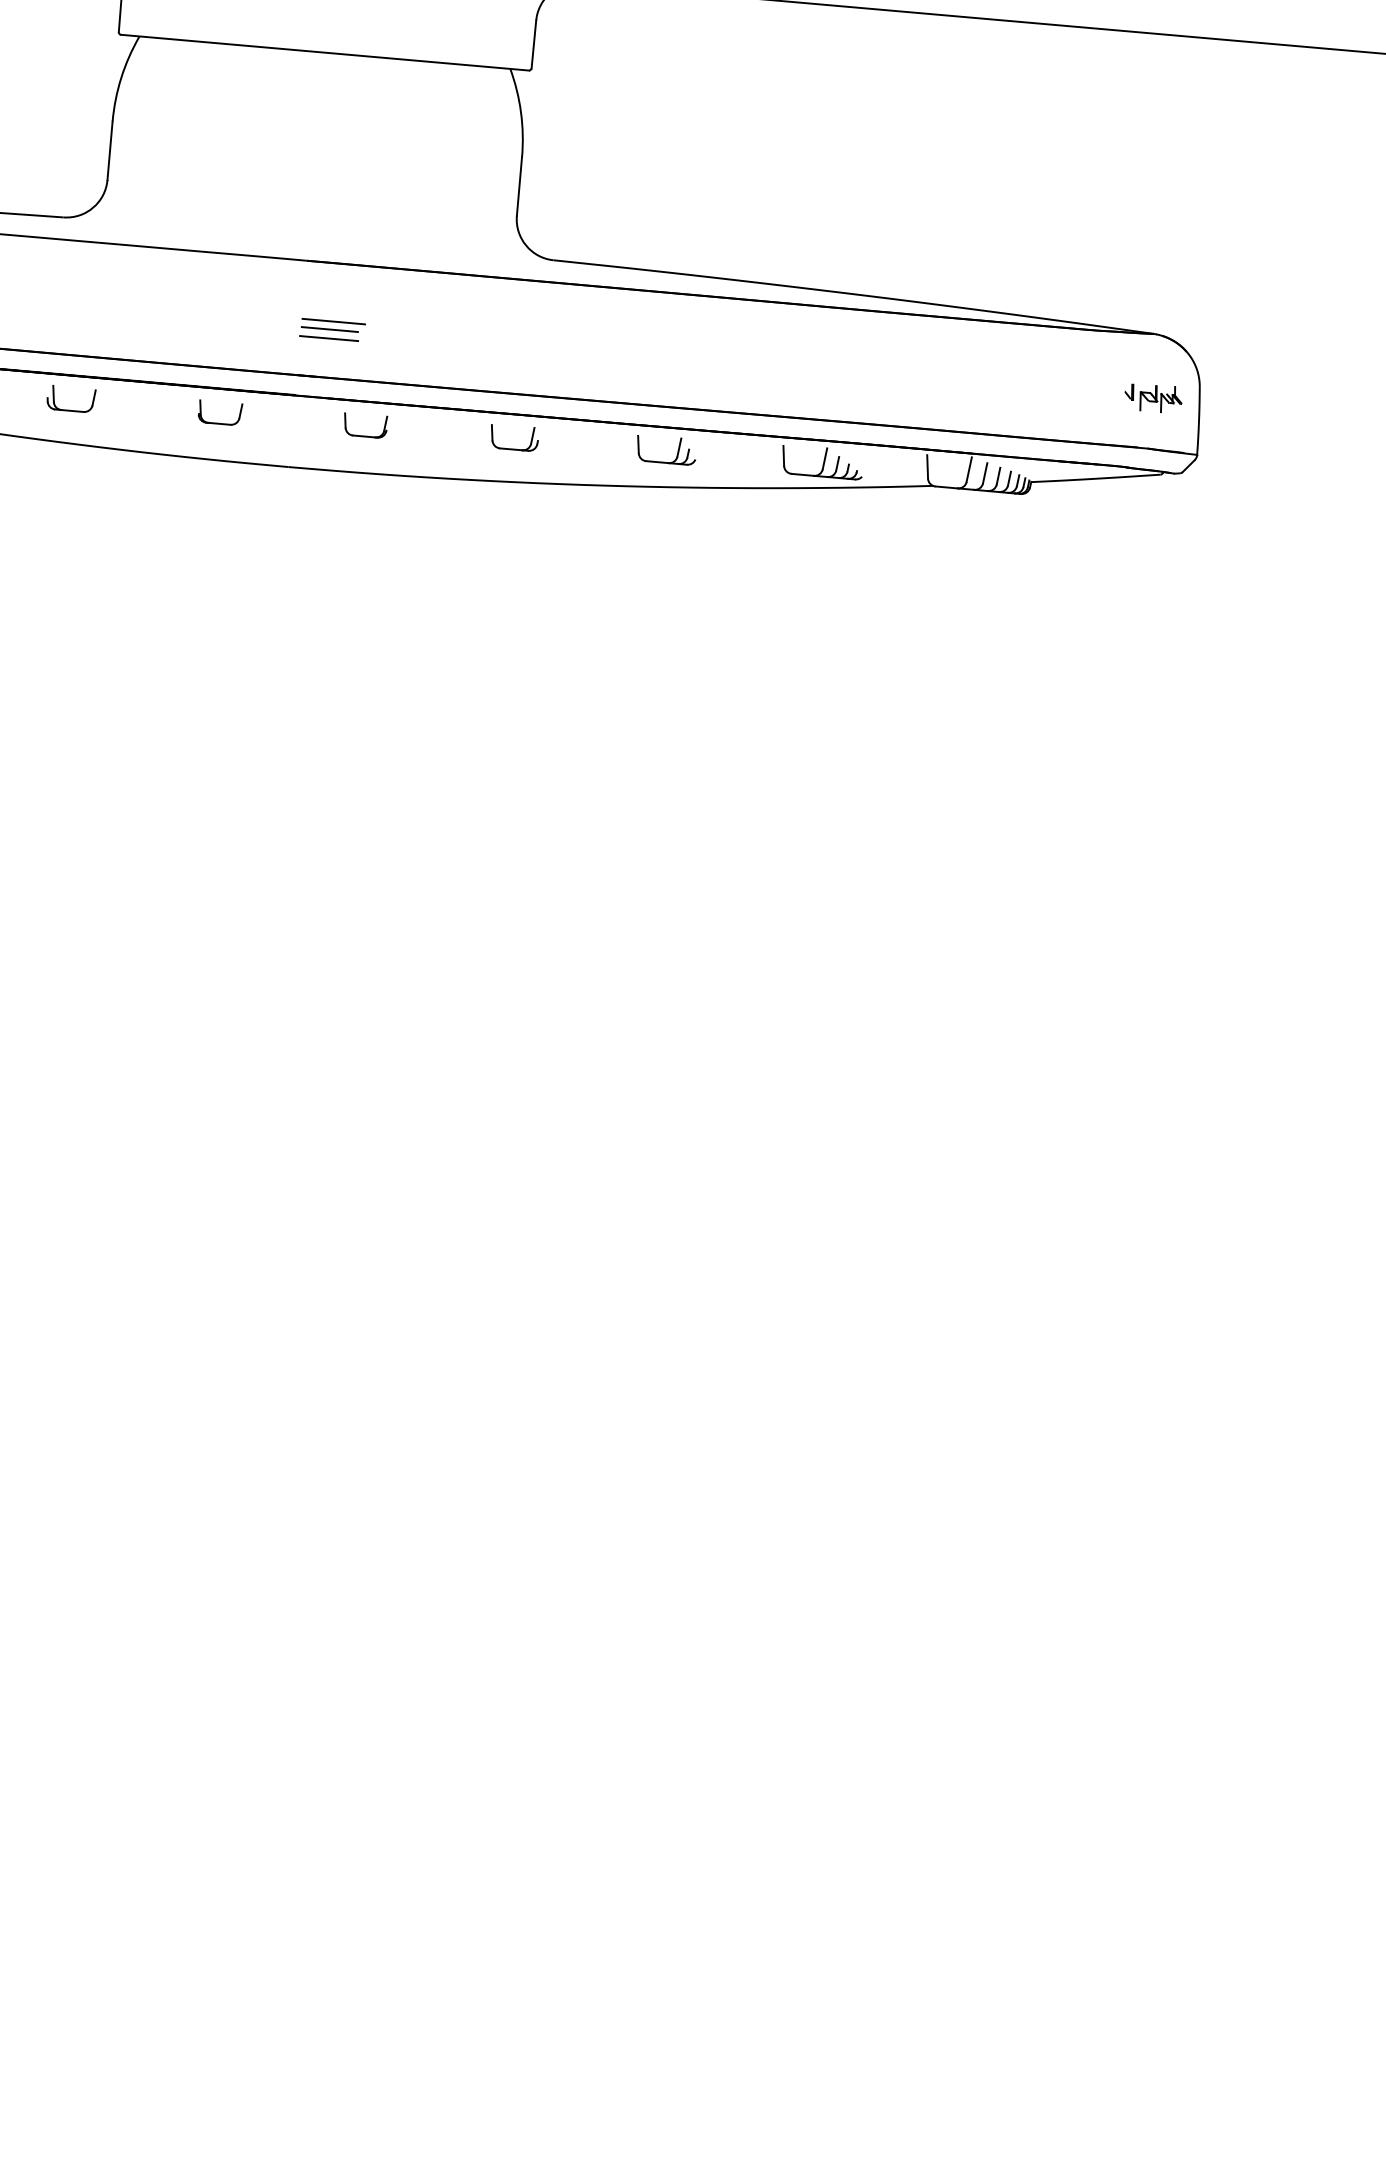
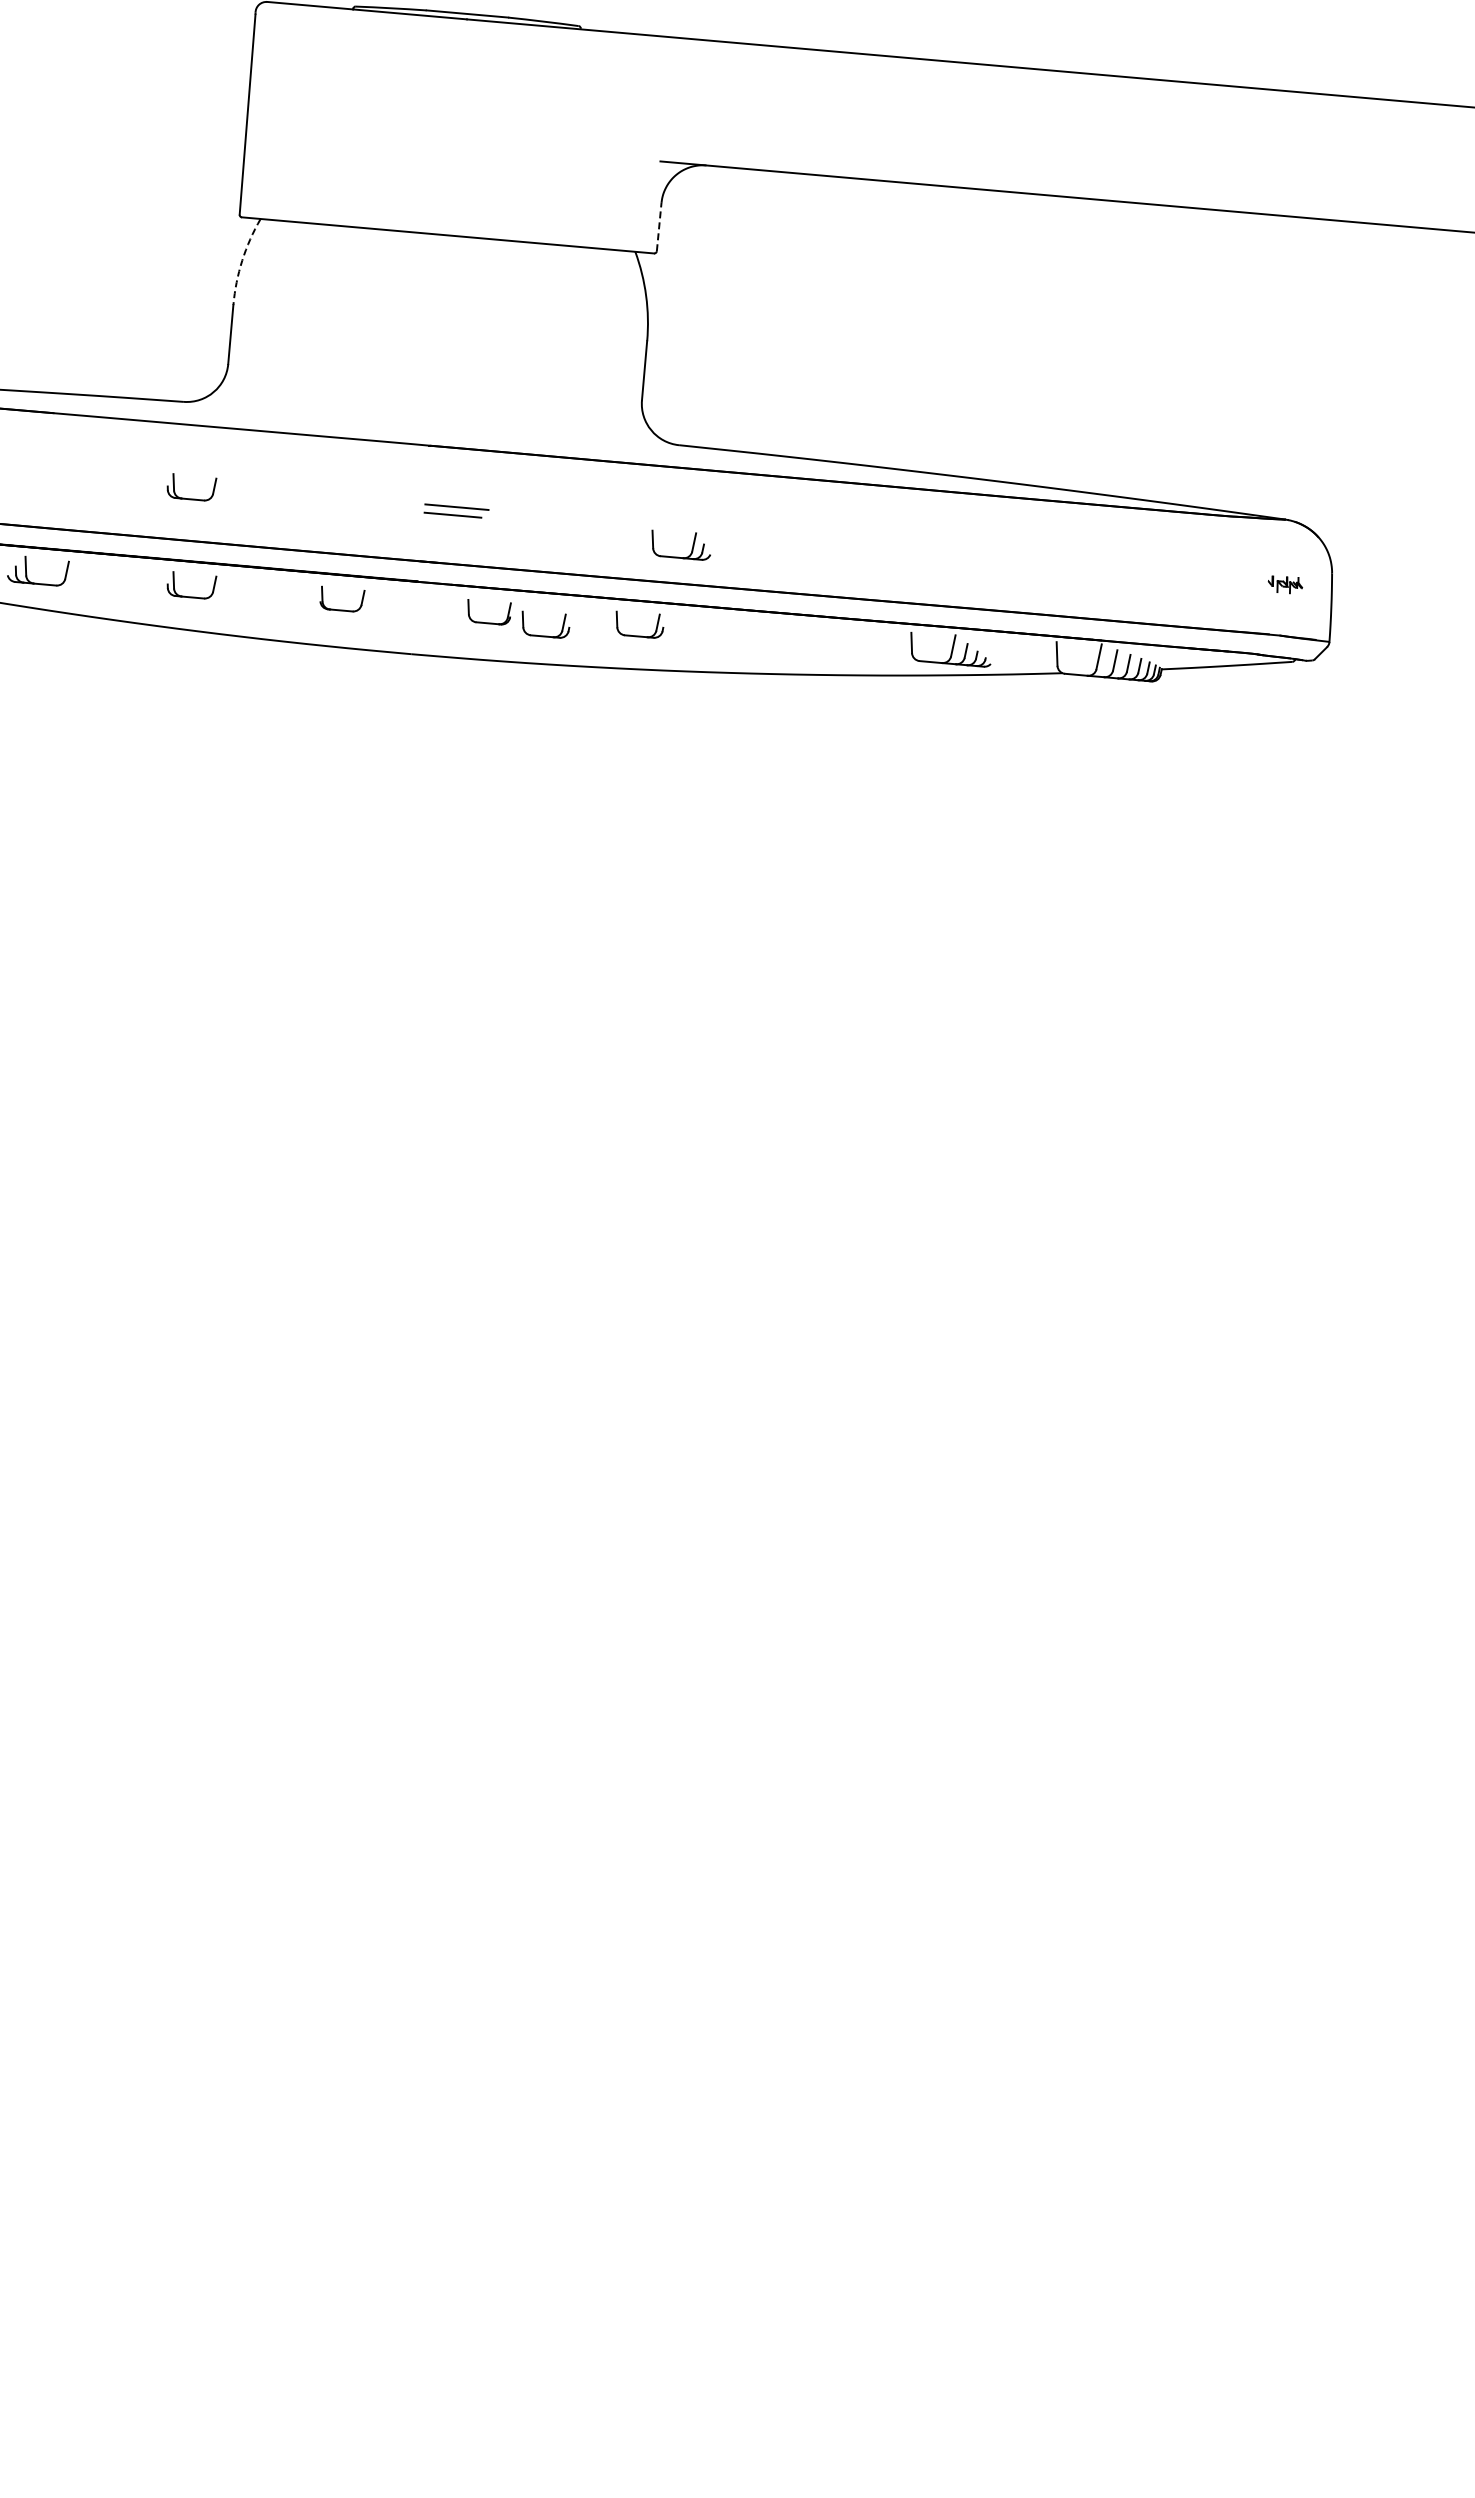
line: (534, 43) -> (659, 226), solid -> dashed
arc: (121, 77) -> (242, 260), solid -> dashed
part: (71, 313) -> (191, 498), added
line: (328, 337) -> (451, 523), removed
part: (1153, 398) -> (1285, 584), size x0.6
part: (421, 448) -> (545, 635), added
part: (677, 449) -> (692, 544), moved

